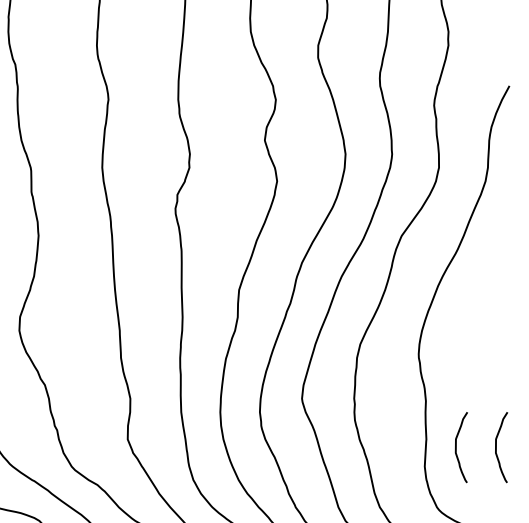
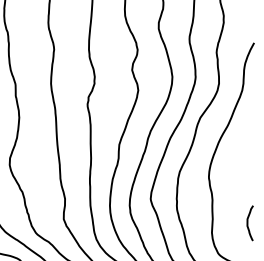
curve: (457, 447) -> (228, 223), removed

